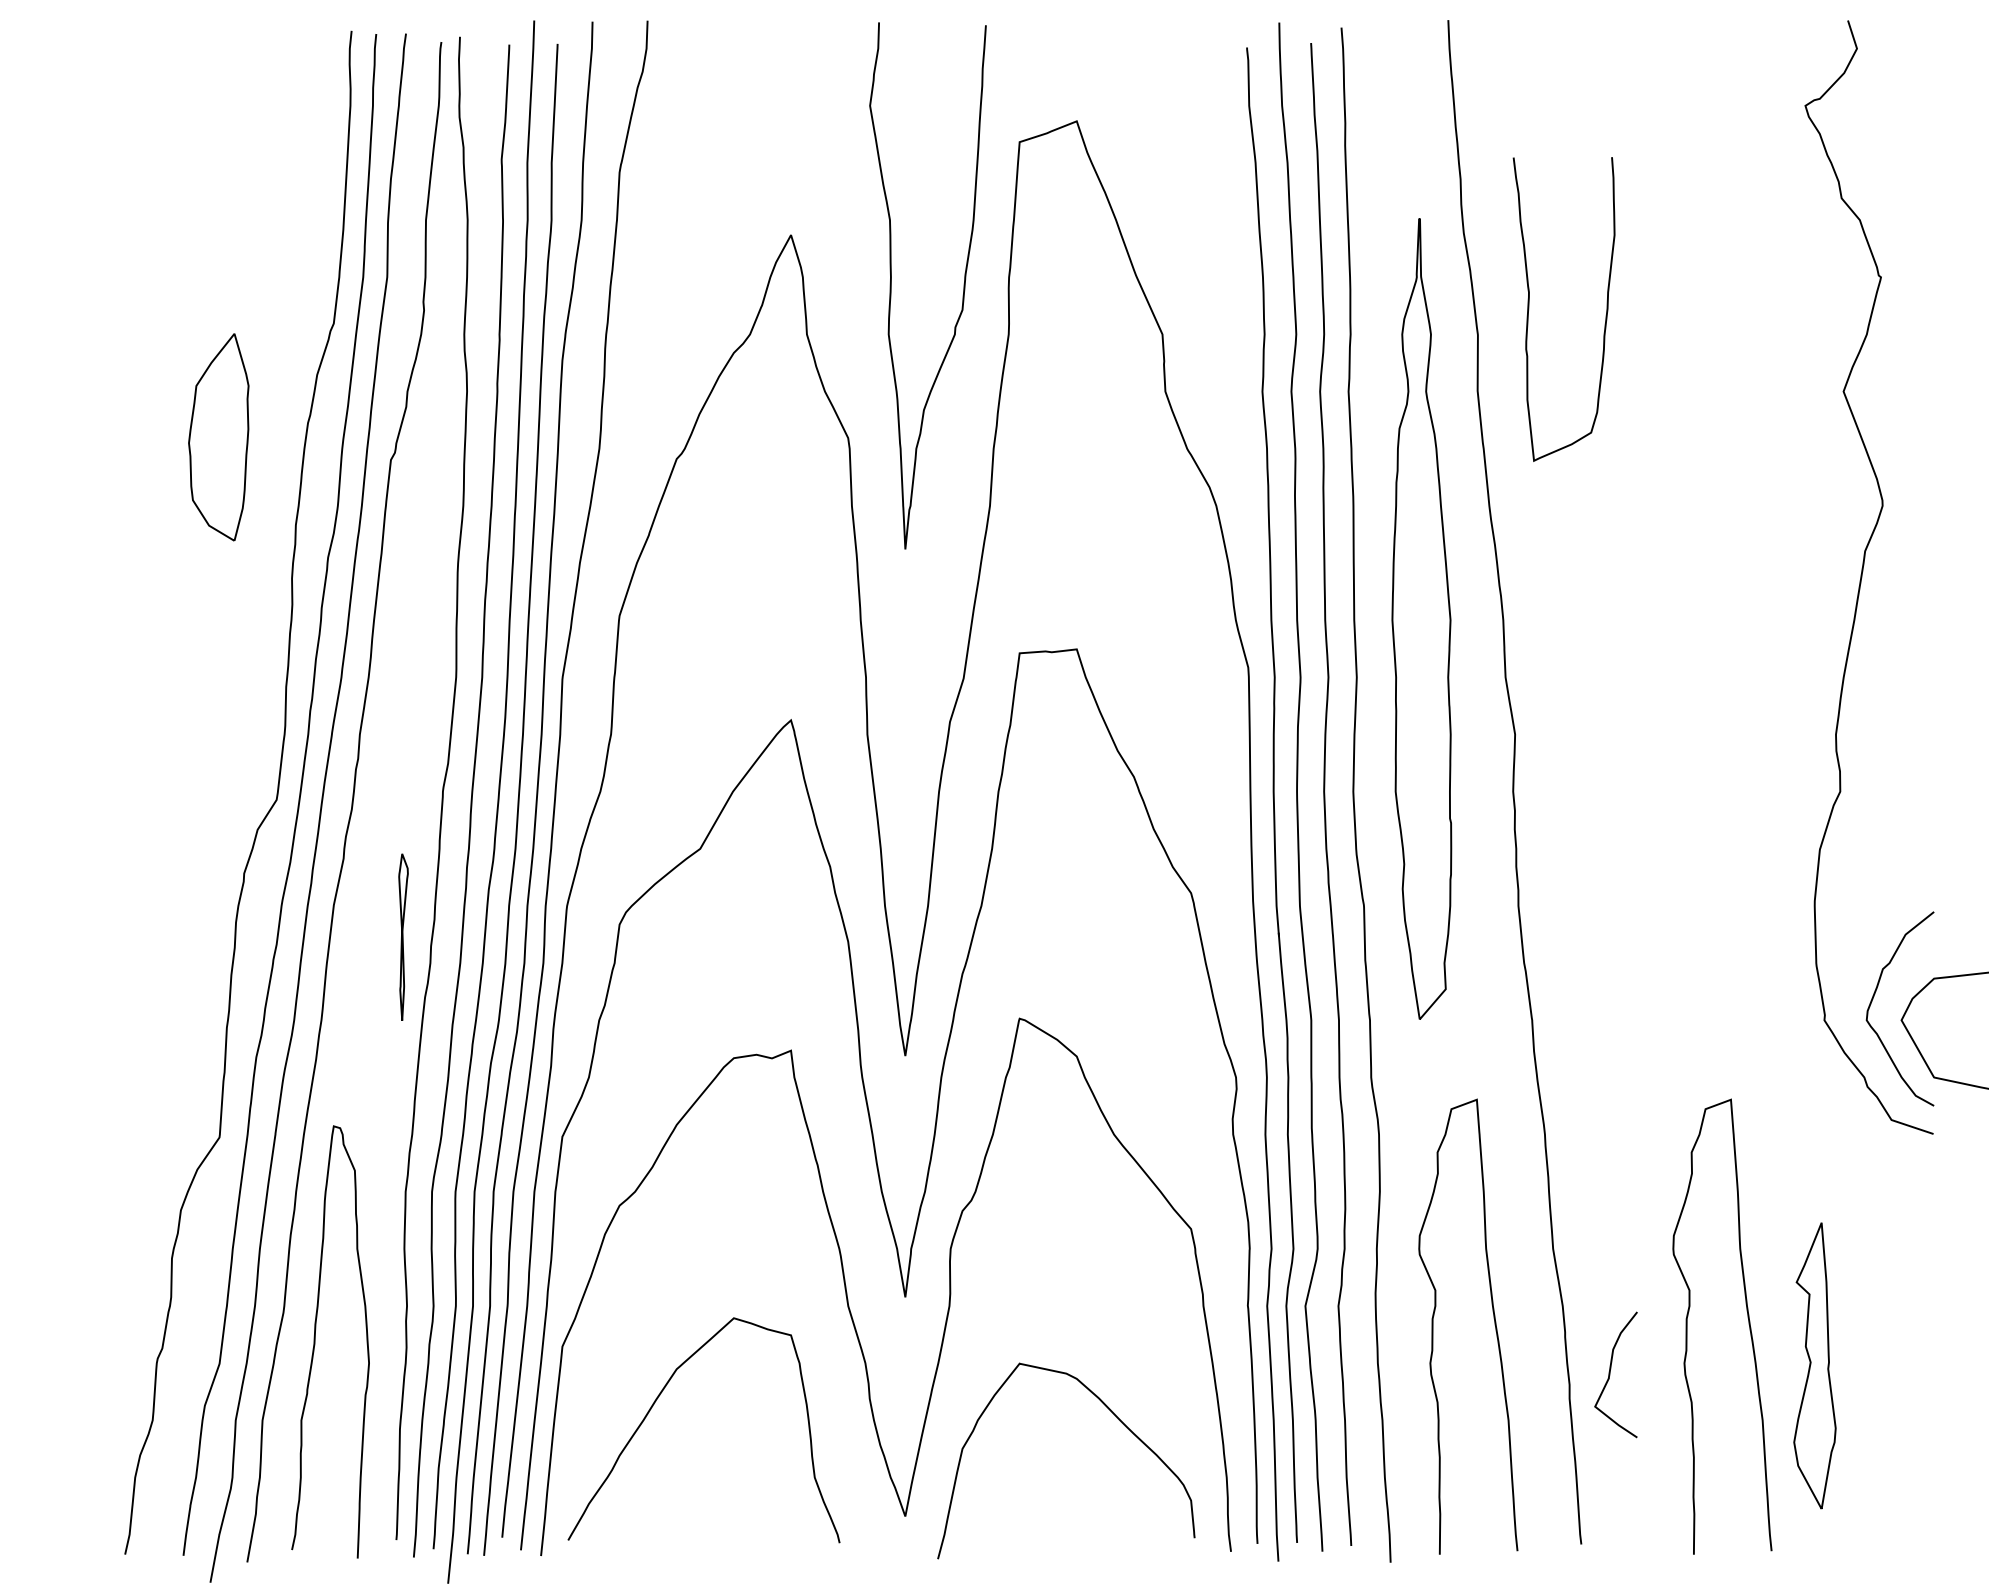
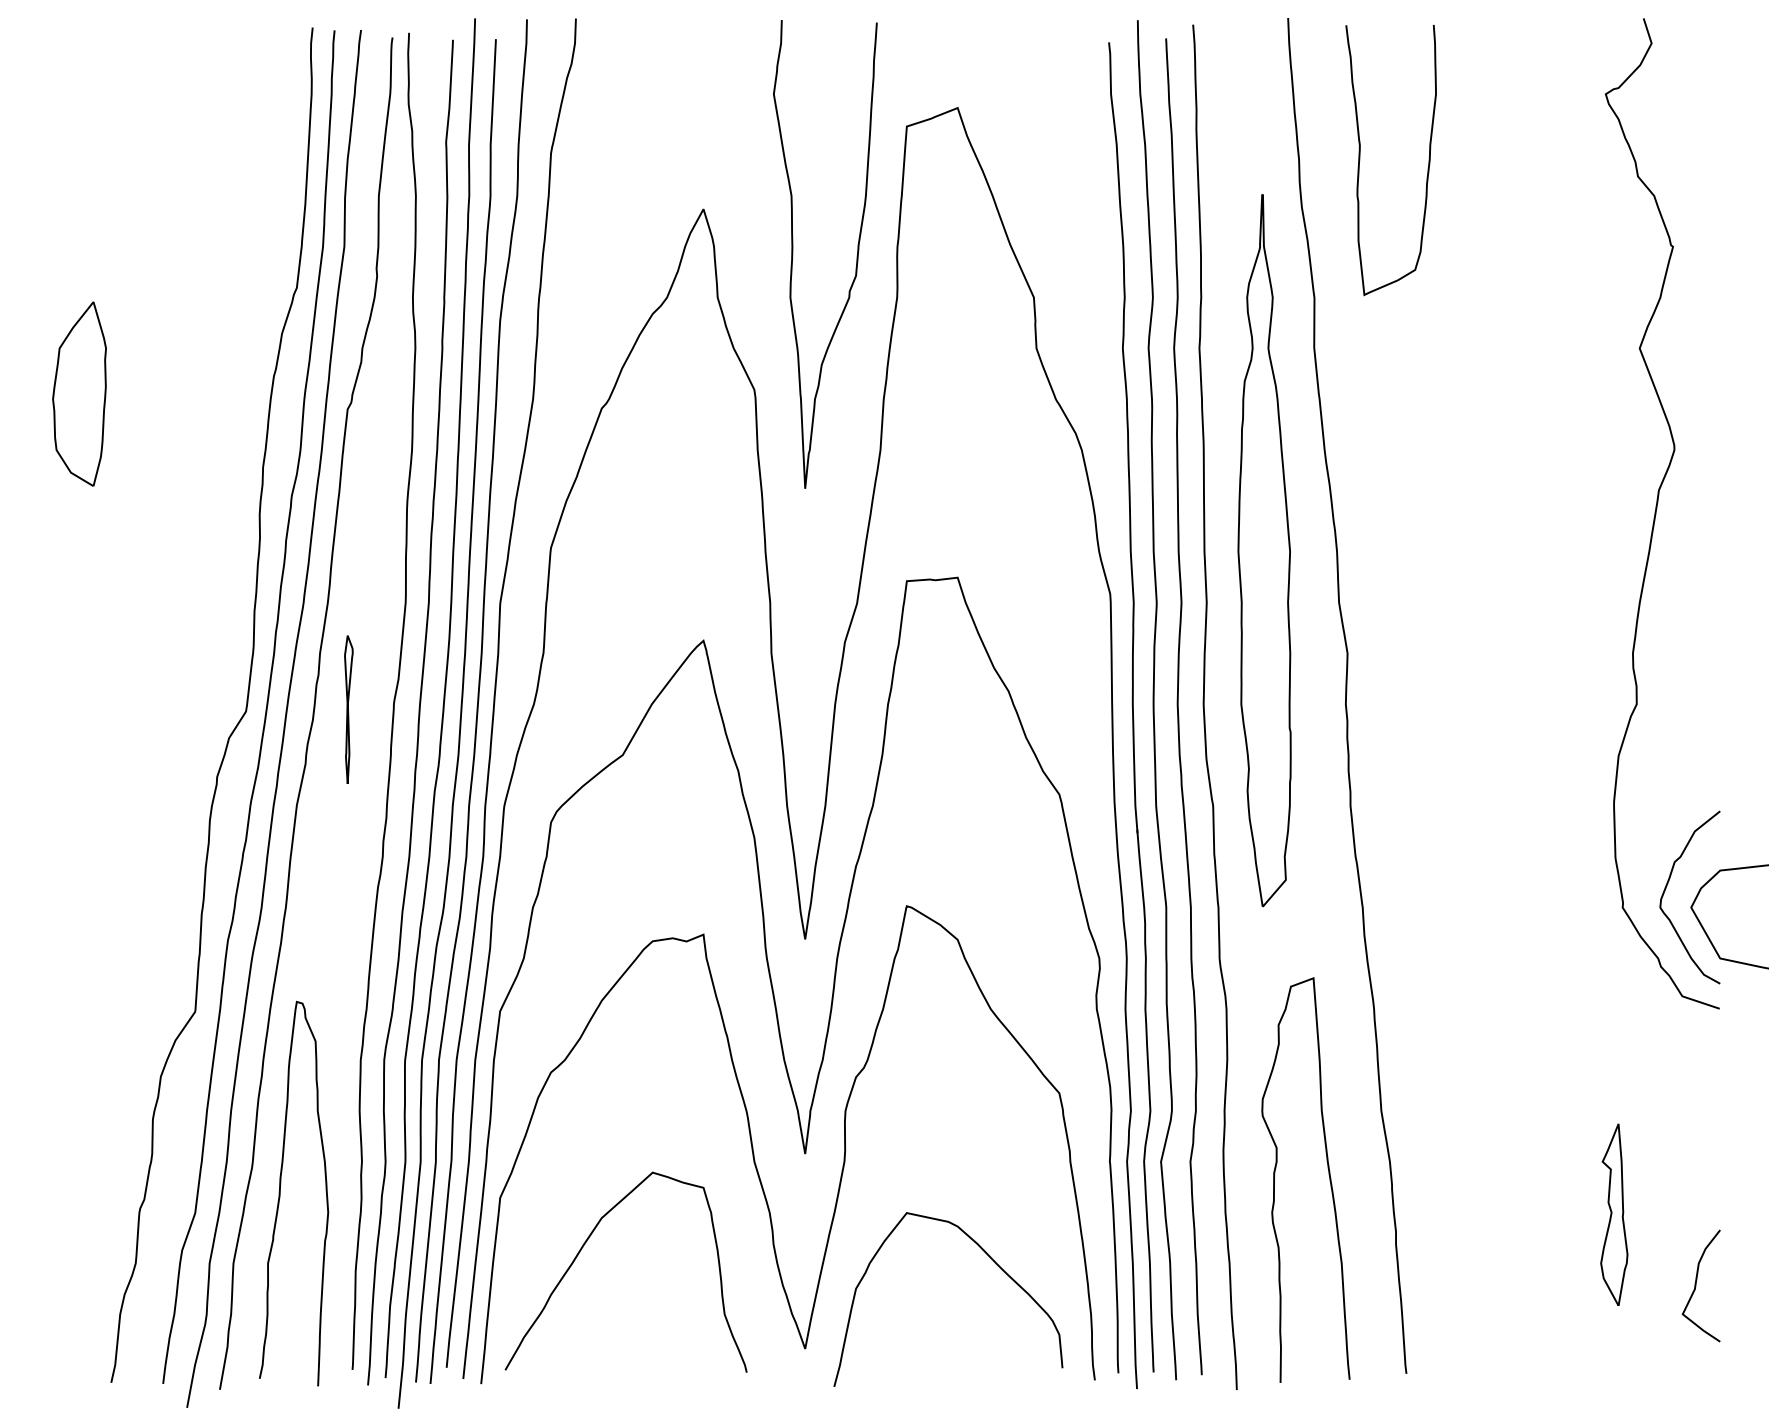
curve: (1529, 309) -> (1360, 160), moved
part: (218, 436) -> (79, 393), moved
part: (403, 936) -> (348, 709), moved
curve: (1747, 1320) -> (1554, 1174), removed
part: (1815, 1365) -> (1614, 1214), size x0.71
curve: (1610, 1374) -> (1696, 1285), moved

